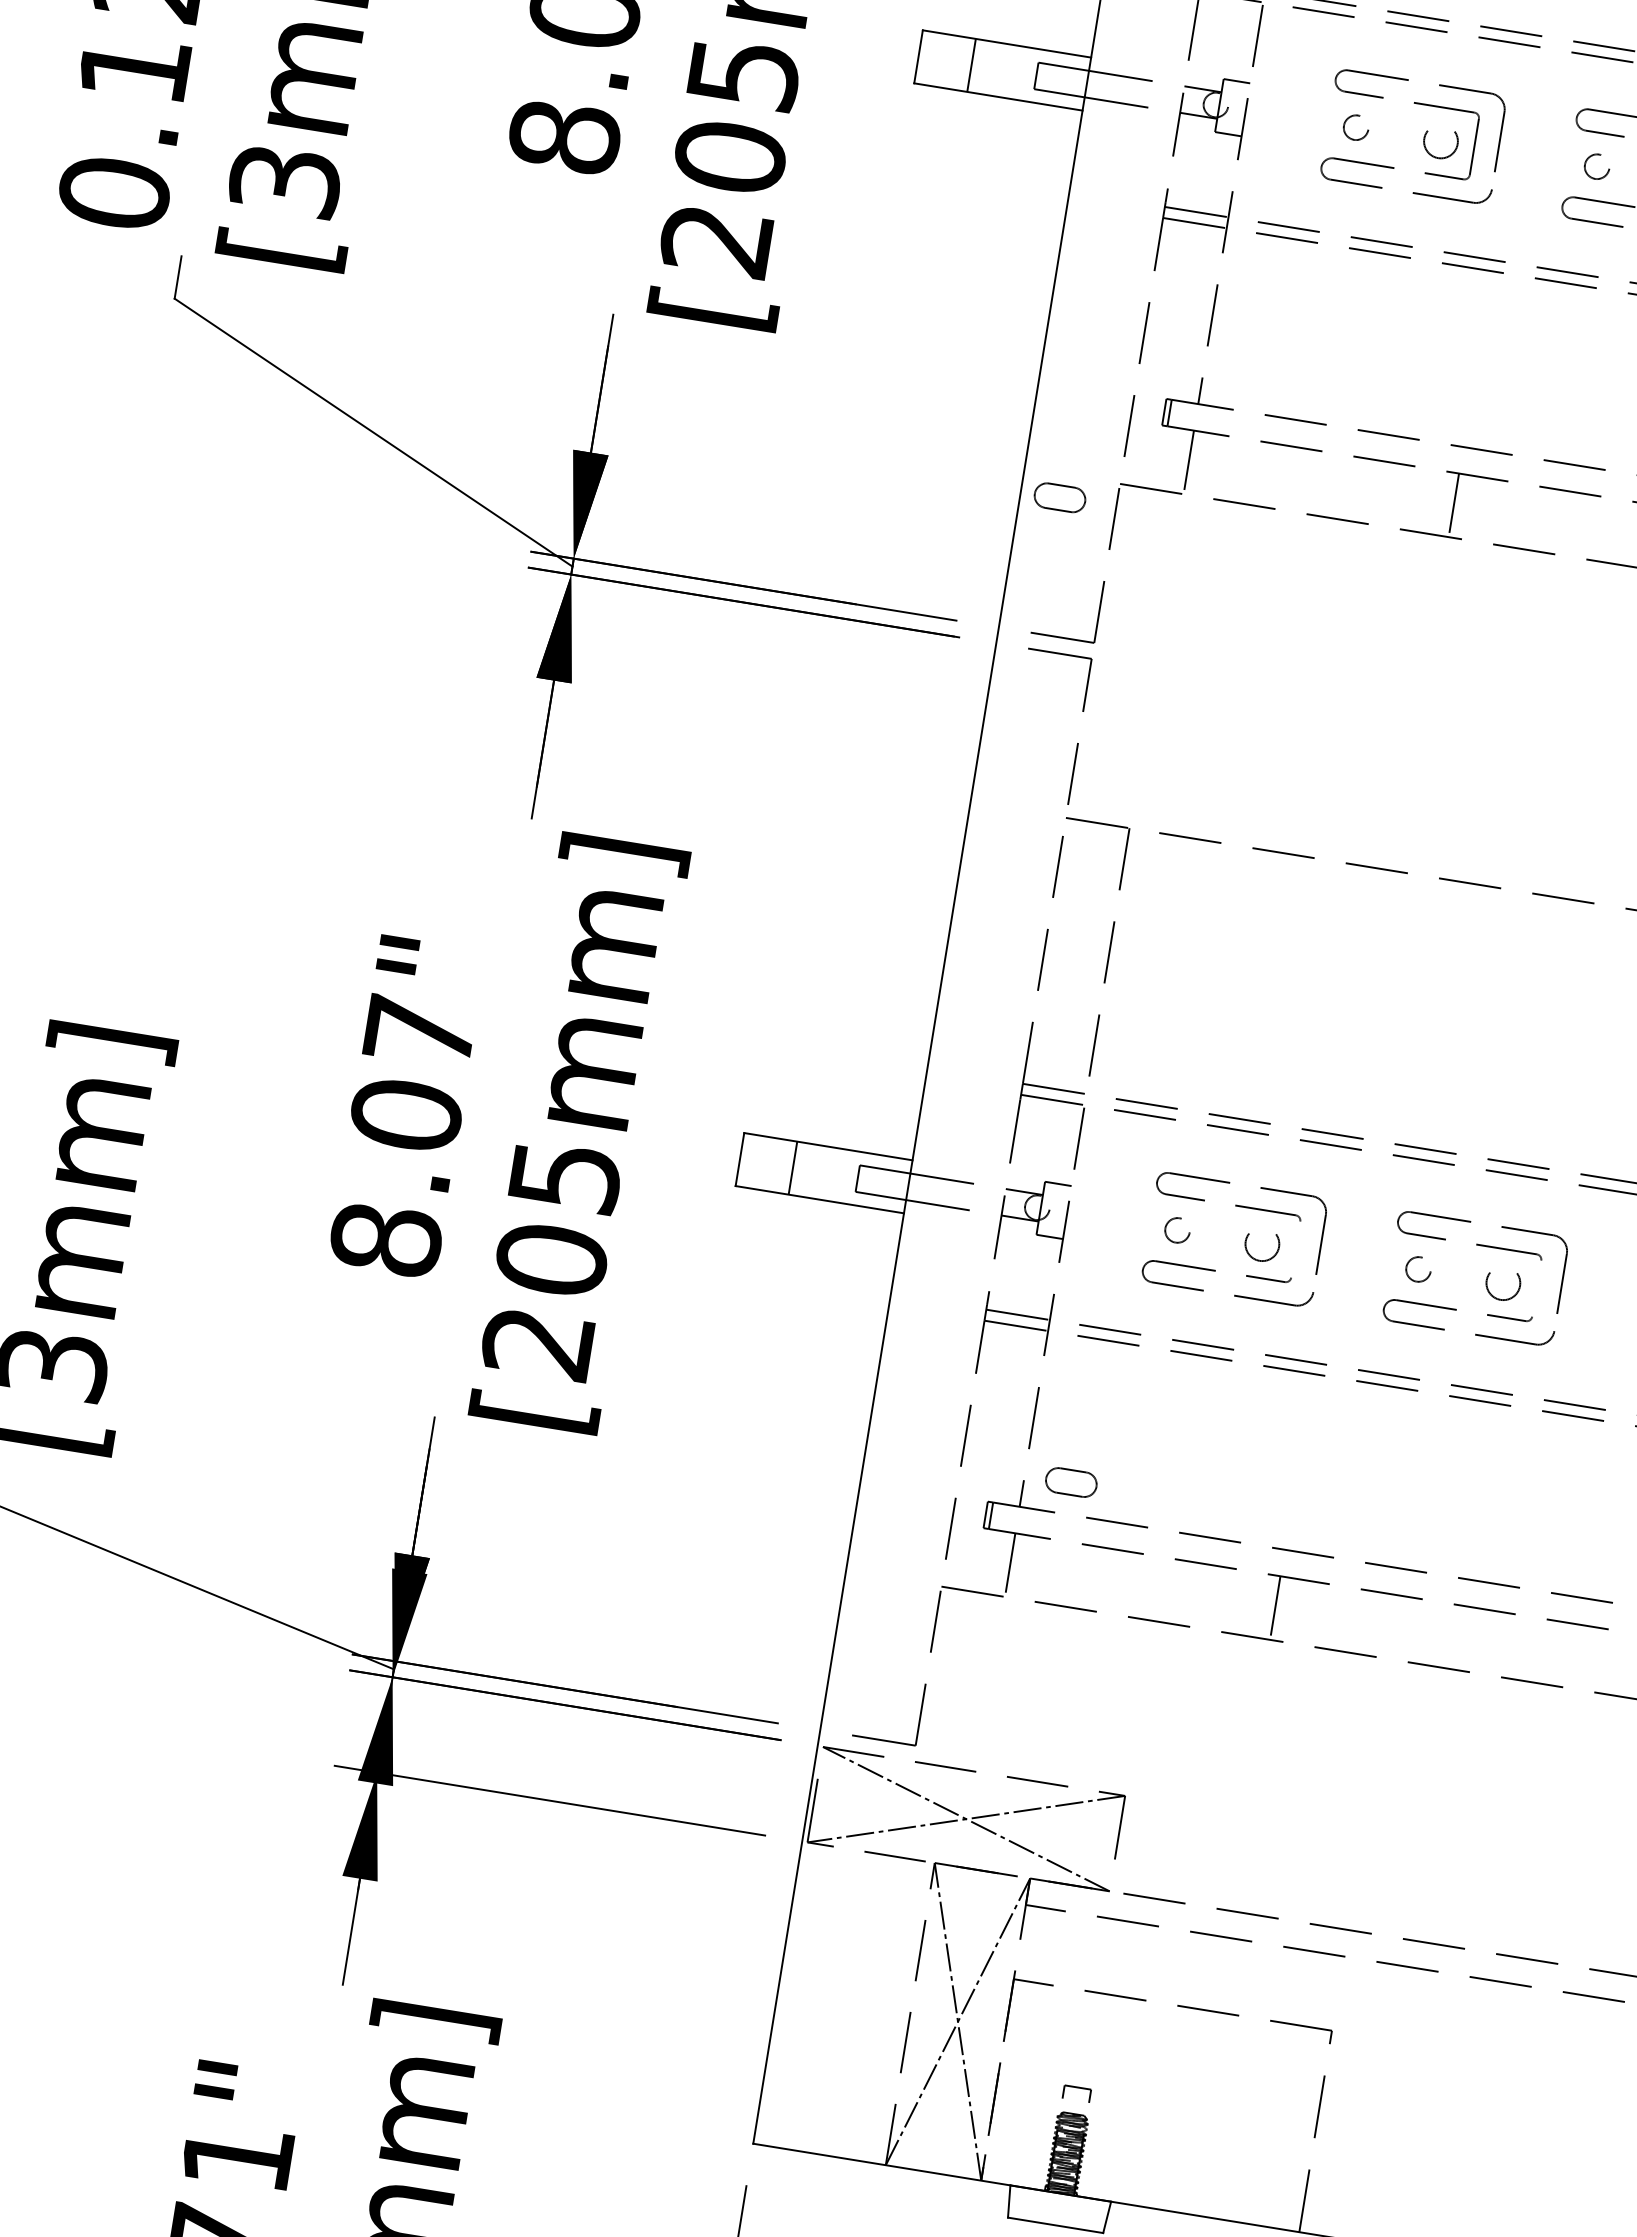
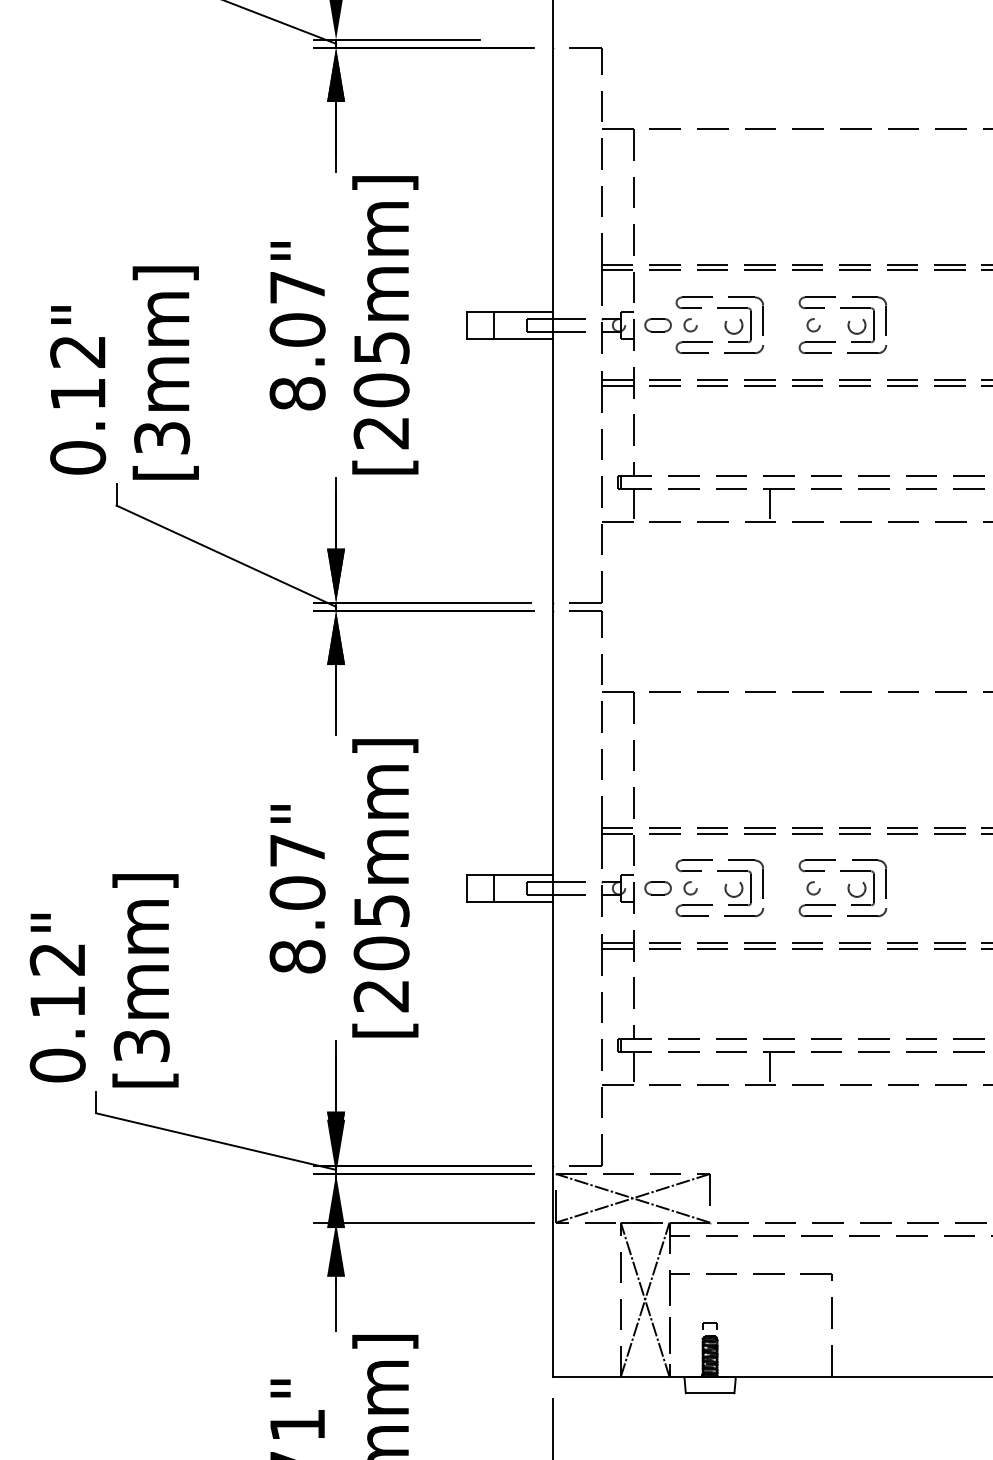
part: (1058, 497) -> (657, 325), moved
line: (1296, 1250) -> (751, 888), added
line: (1537, 1289) -> (874, 888), added
part: (1070, 1482) -> (657, 888), moved

